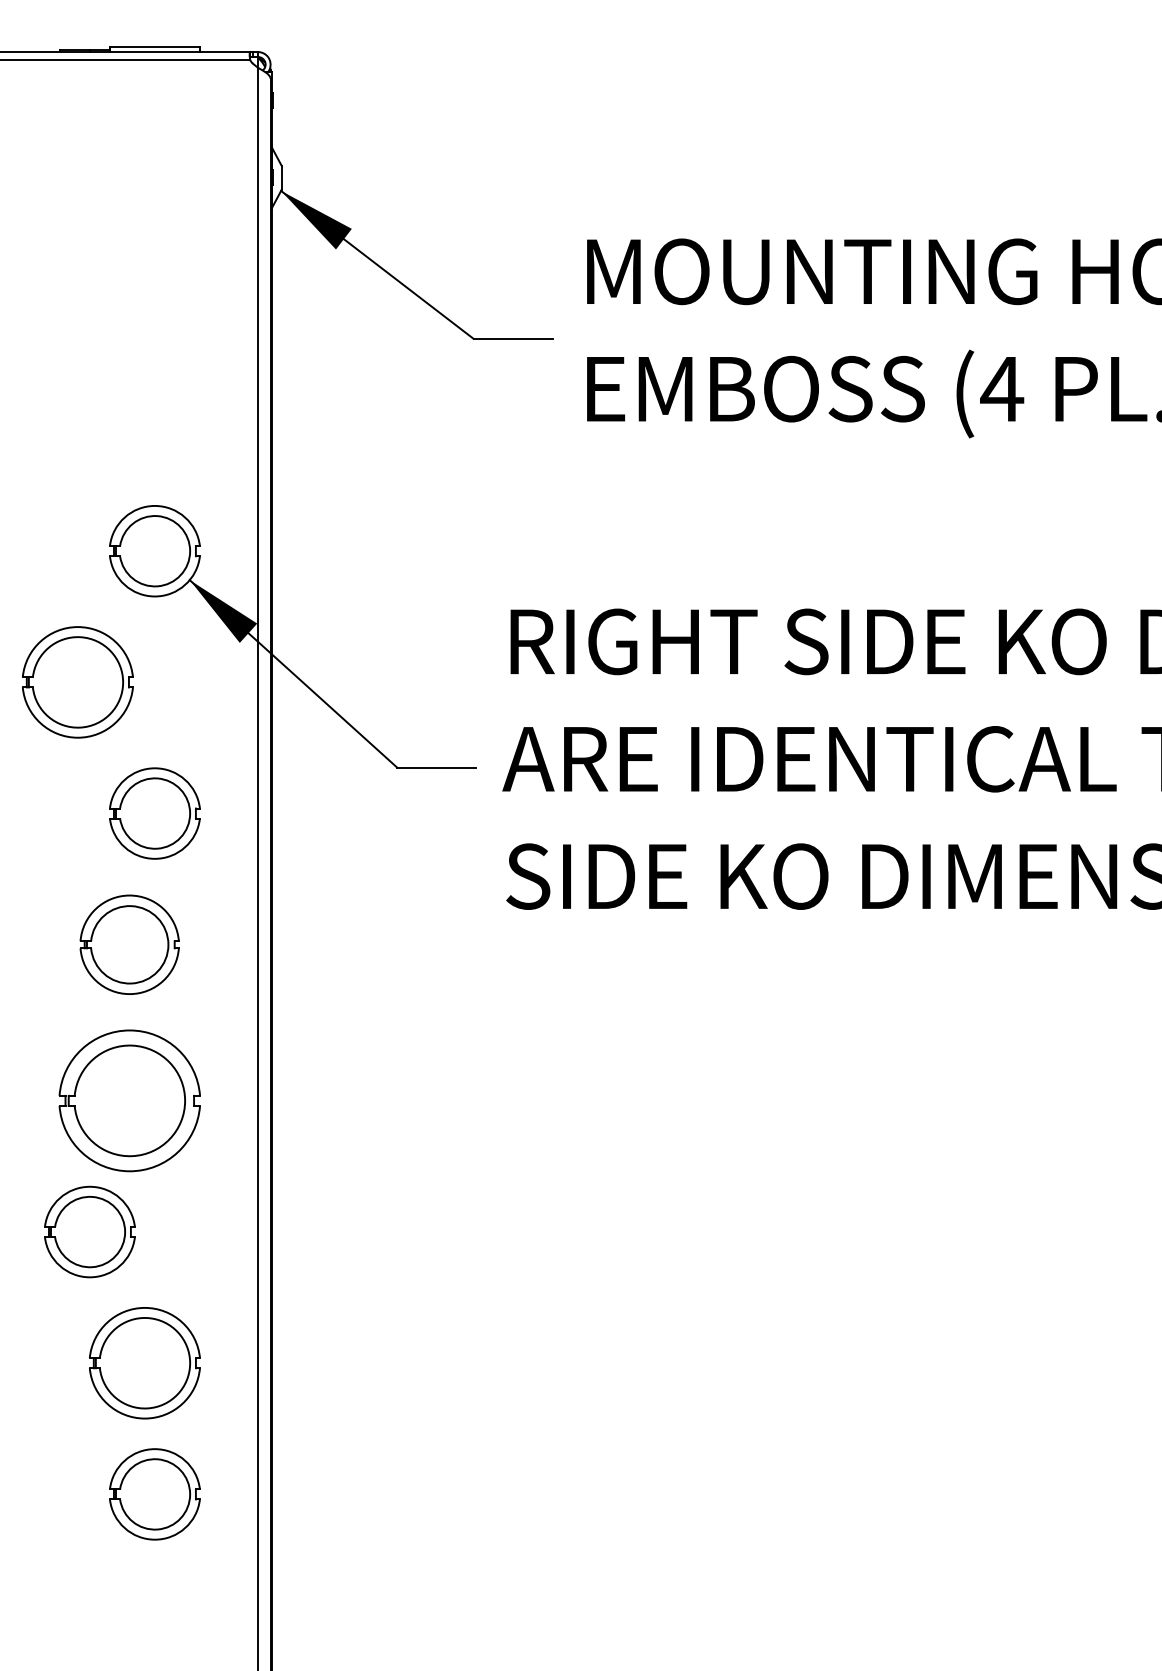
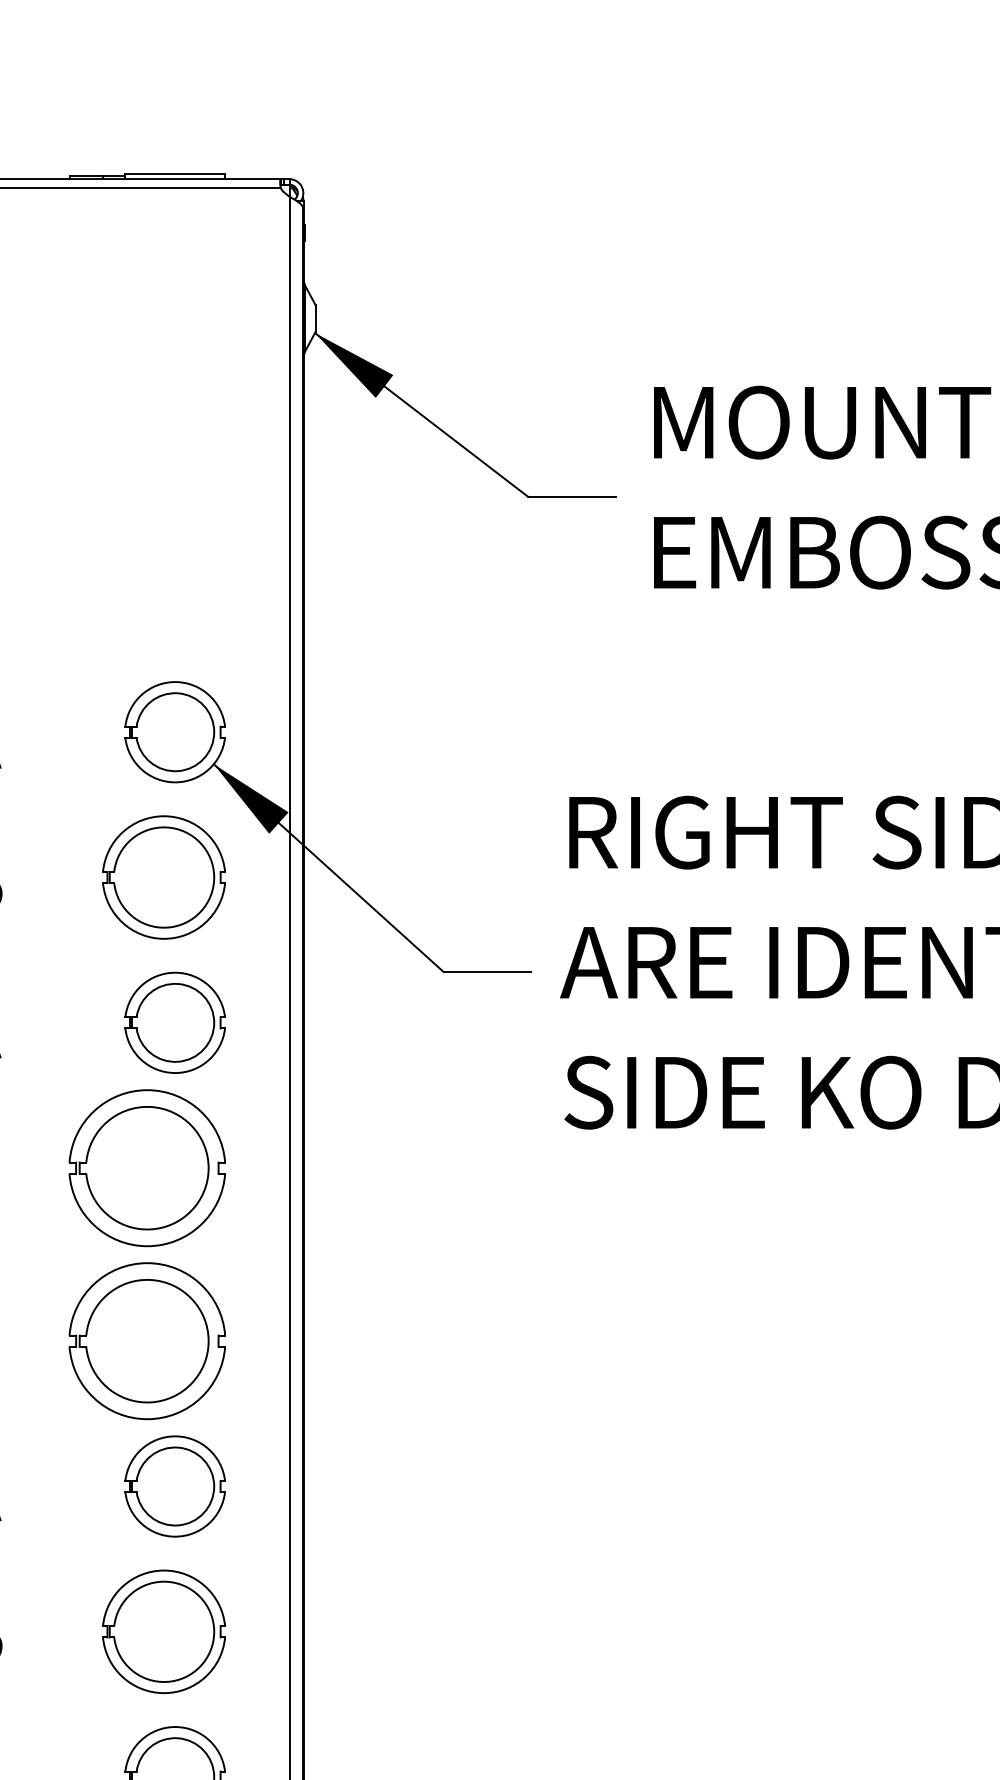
part: (77, 682) -> (163, 877), moved
part: (129, 944) -> (147, 1167), size x1.43
part: (89, 1231) -> (174, 1485), moved

